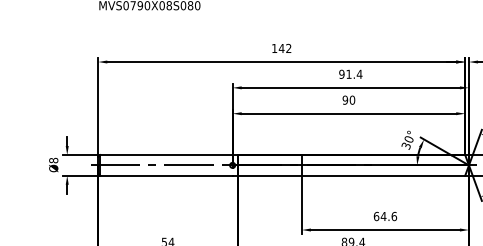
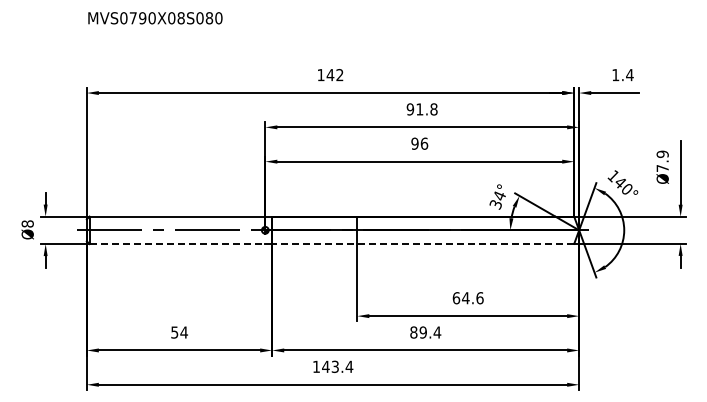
text: (359, 74) -> (433, 109), 91.4 -> 91.8
text: (352, 100) -> (424, 143), 90 -> 96
text: (408, 139) -> (499, 195), 30° -> 34°
line: (351, 175) -> (422, 243), solid -> dashed
line: (166, 176) -> (177, 244), solid -> dashed

